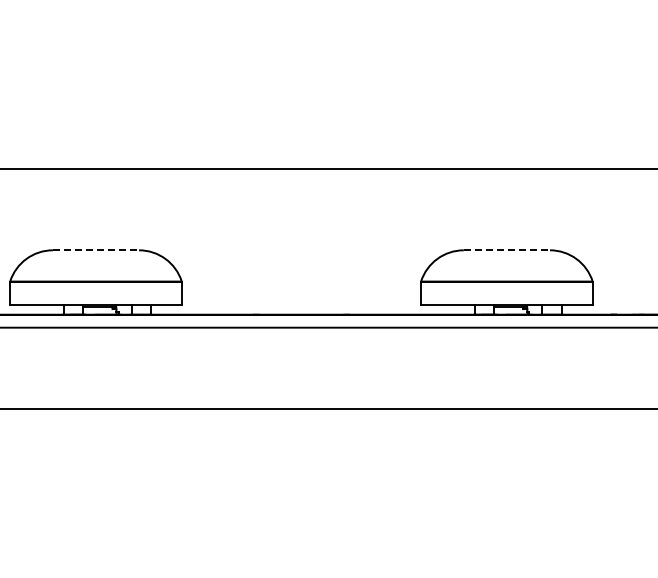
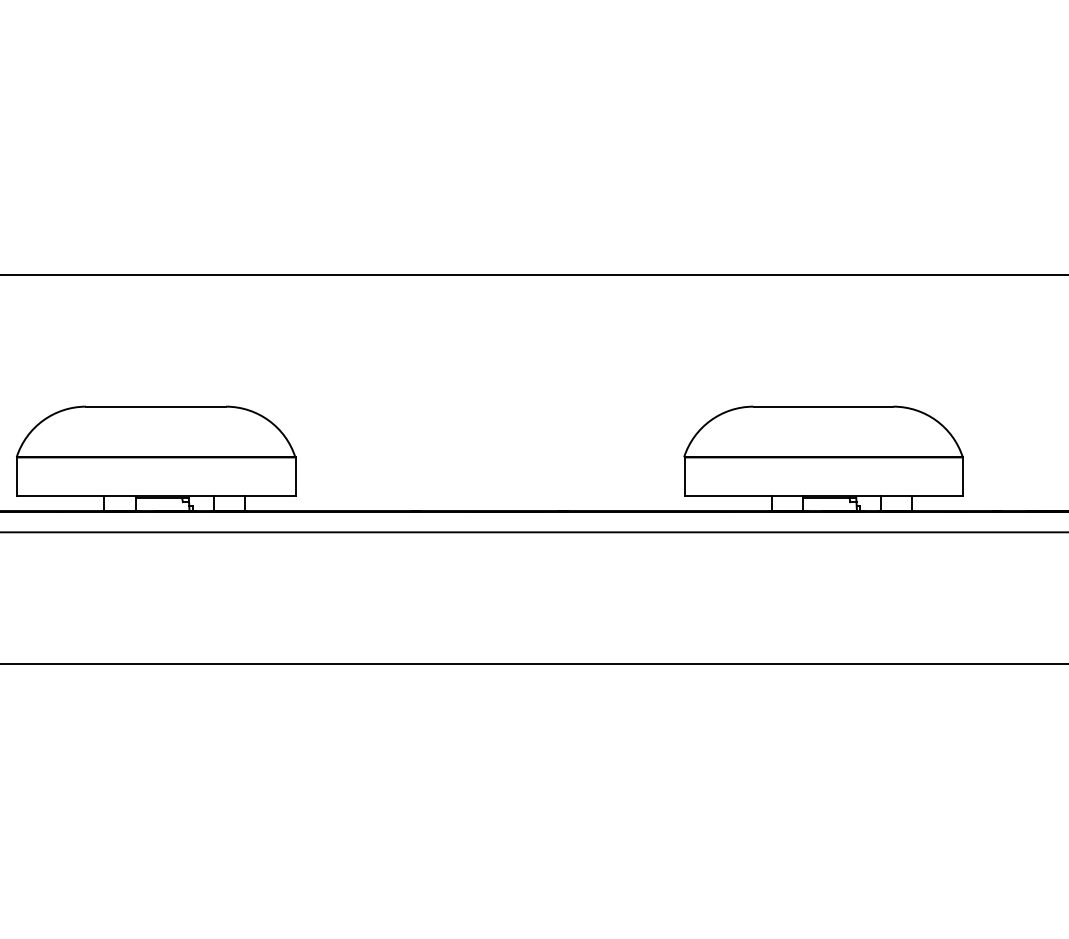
line: (96, 250) -> (156, 406), dashed -> solid
line: (507, 250) -> (824, 406), dashed -> solid

